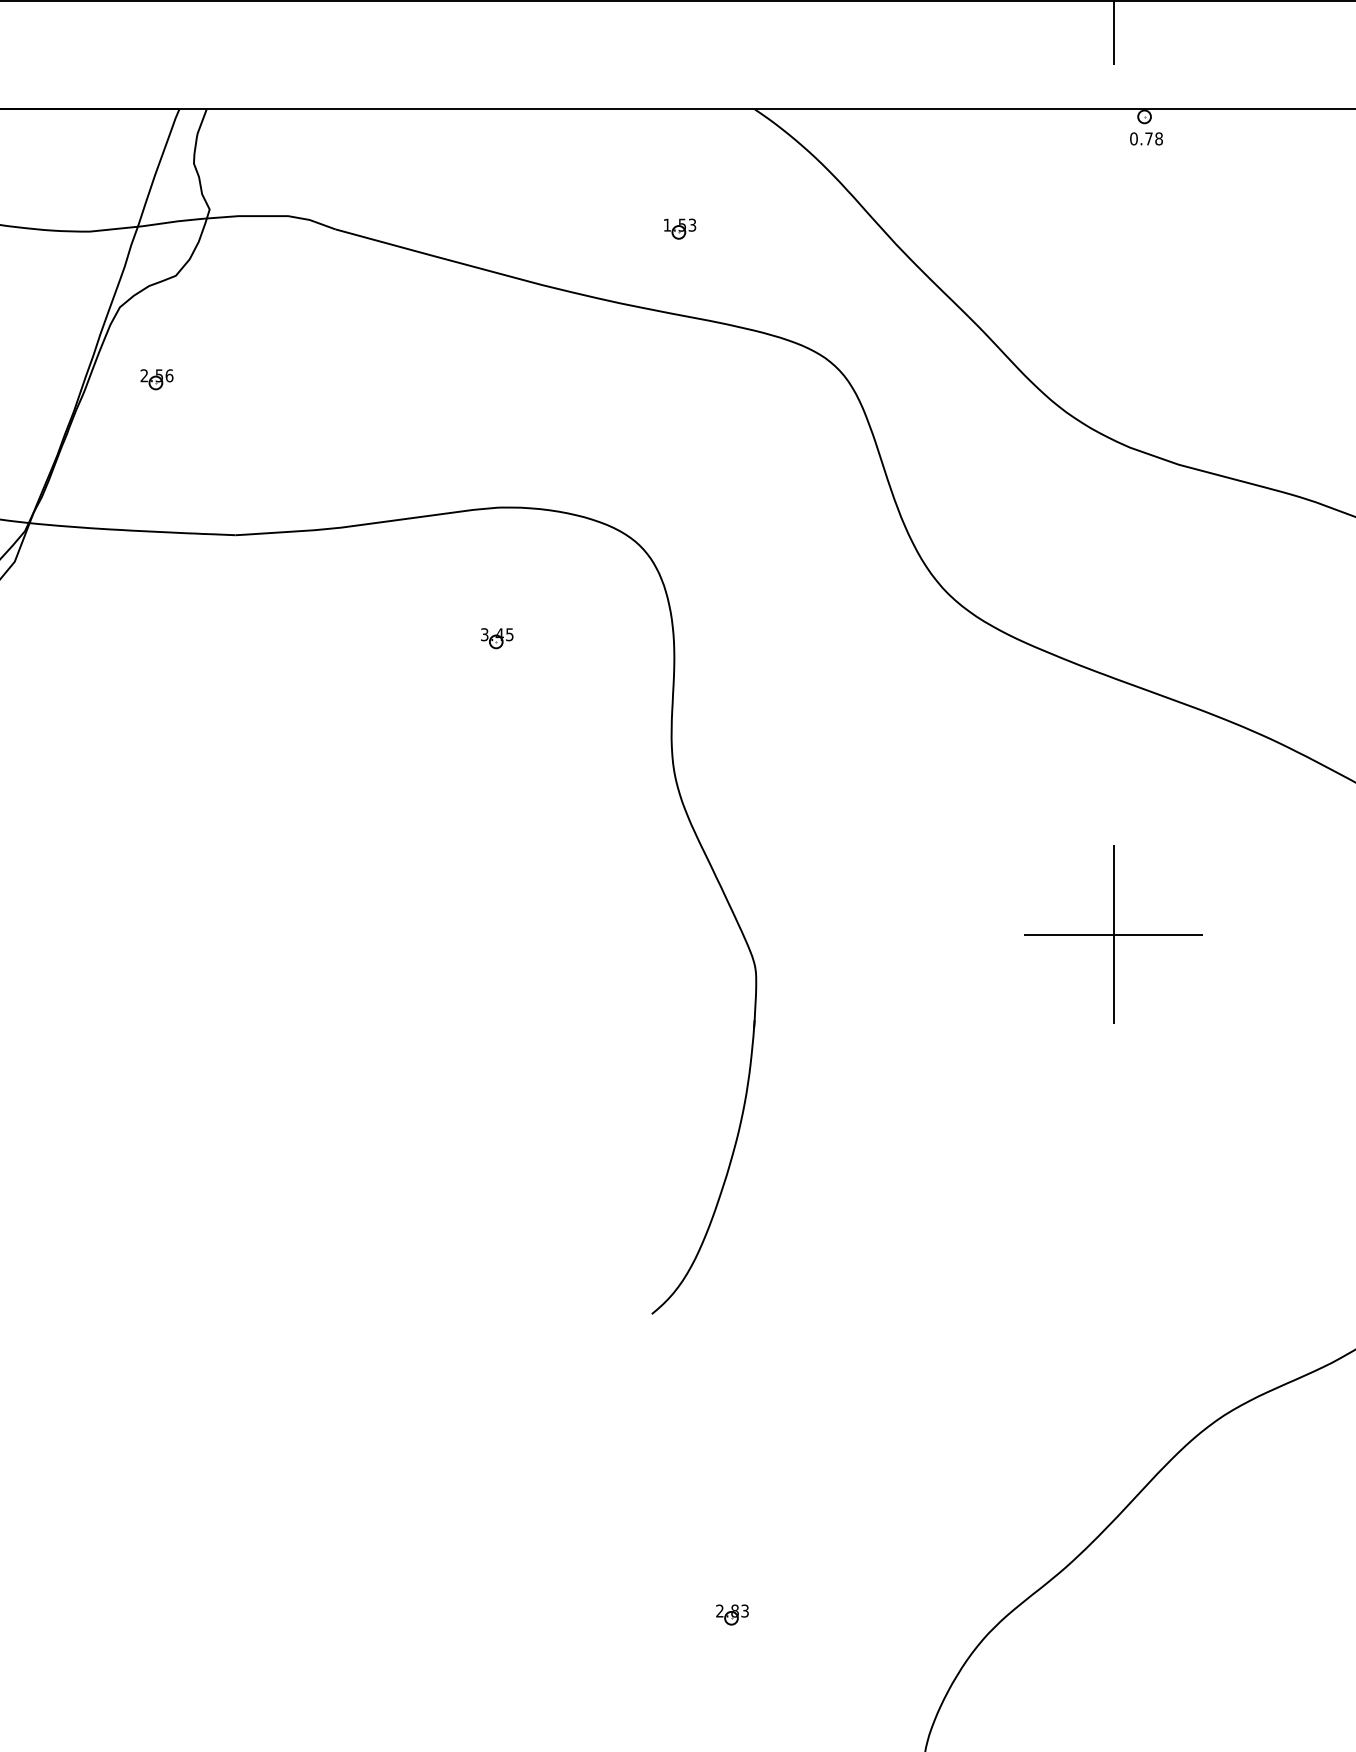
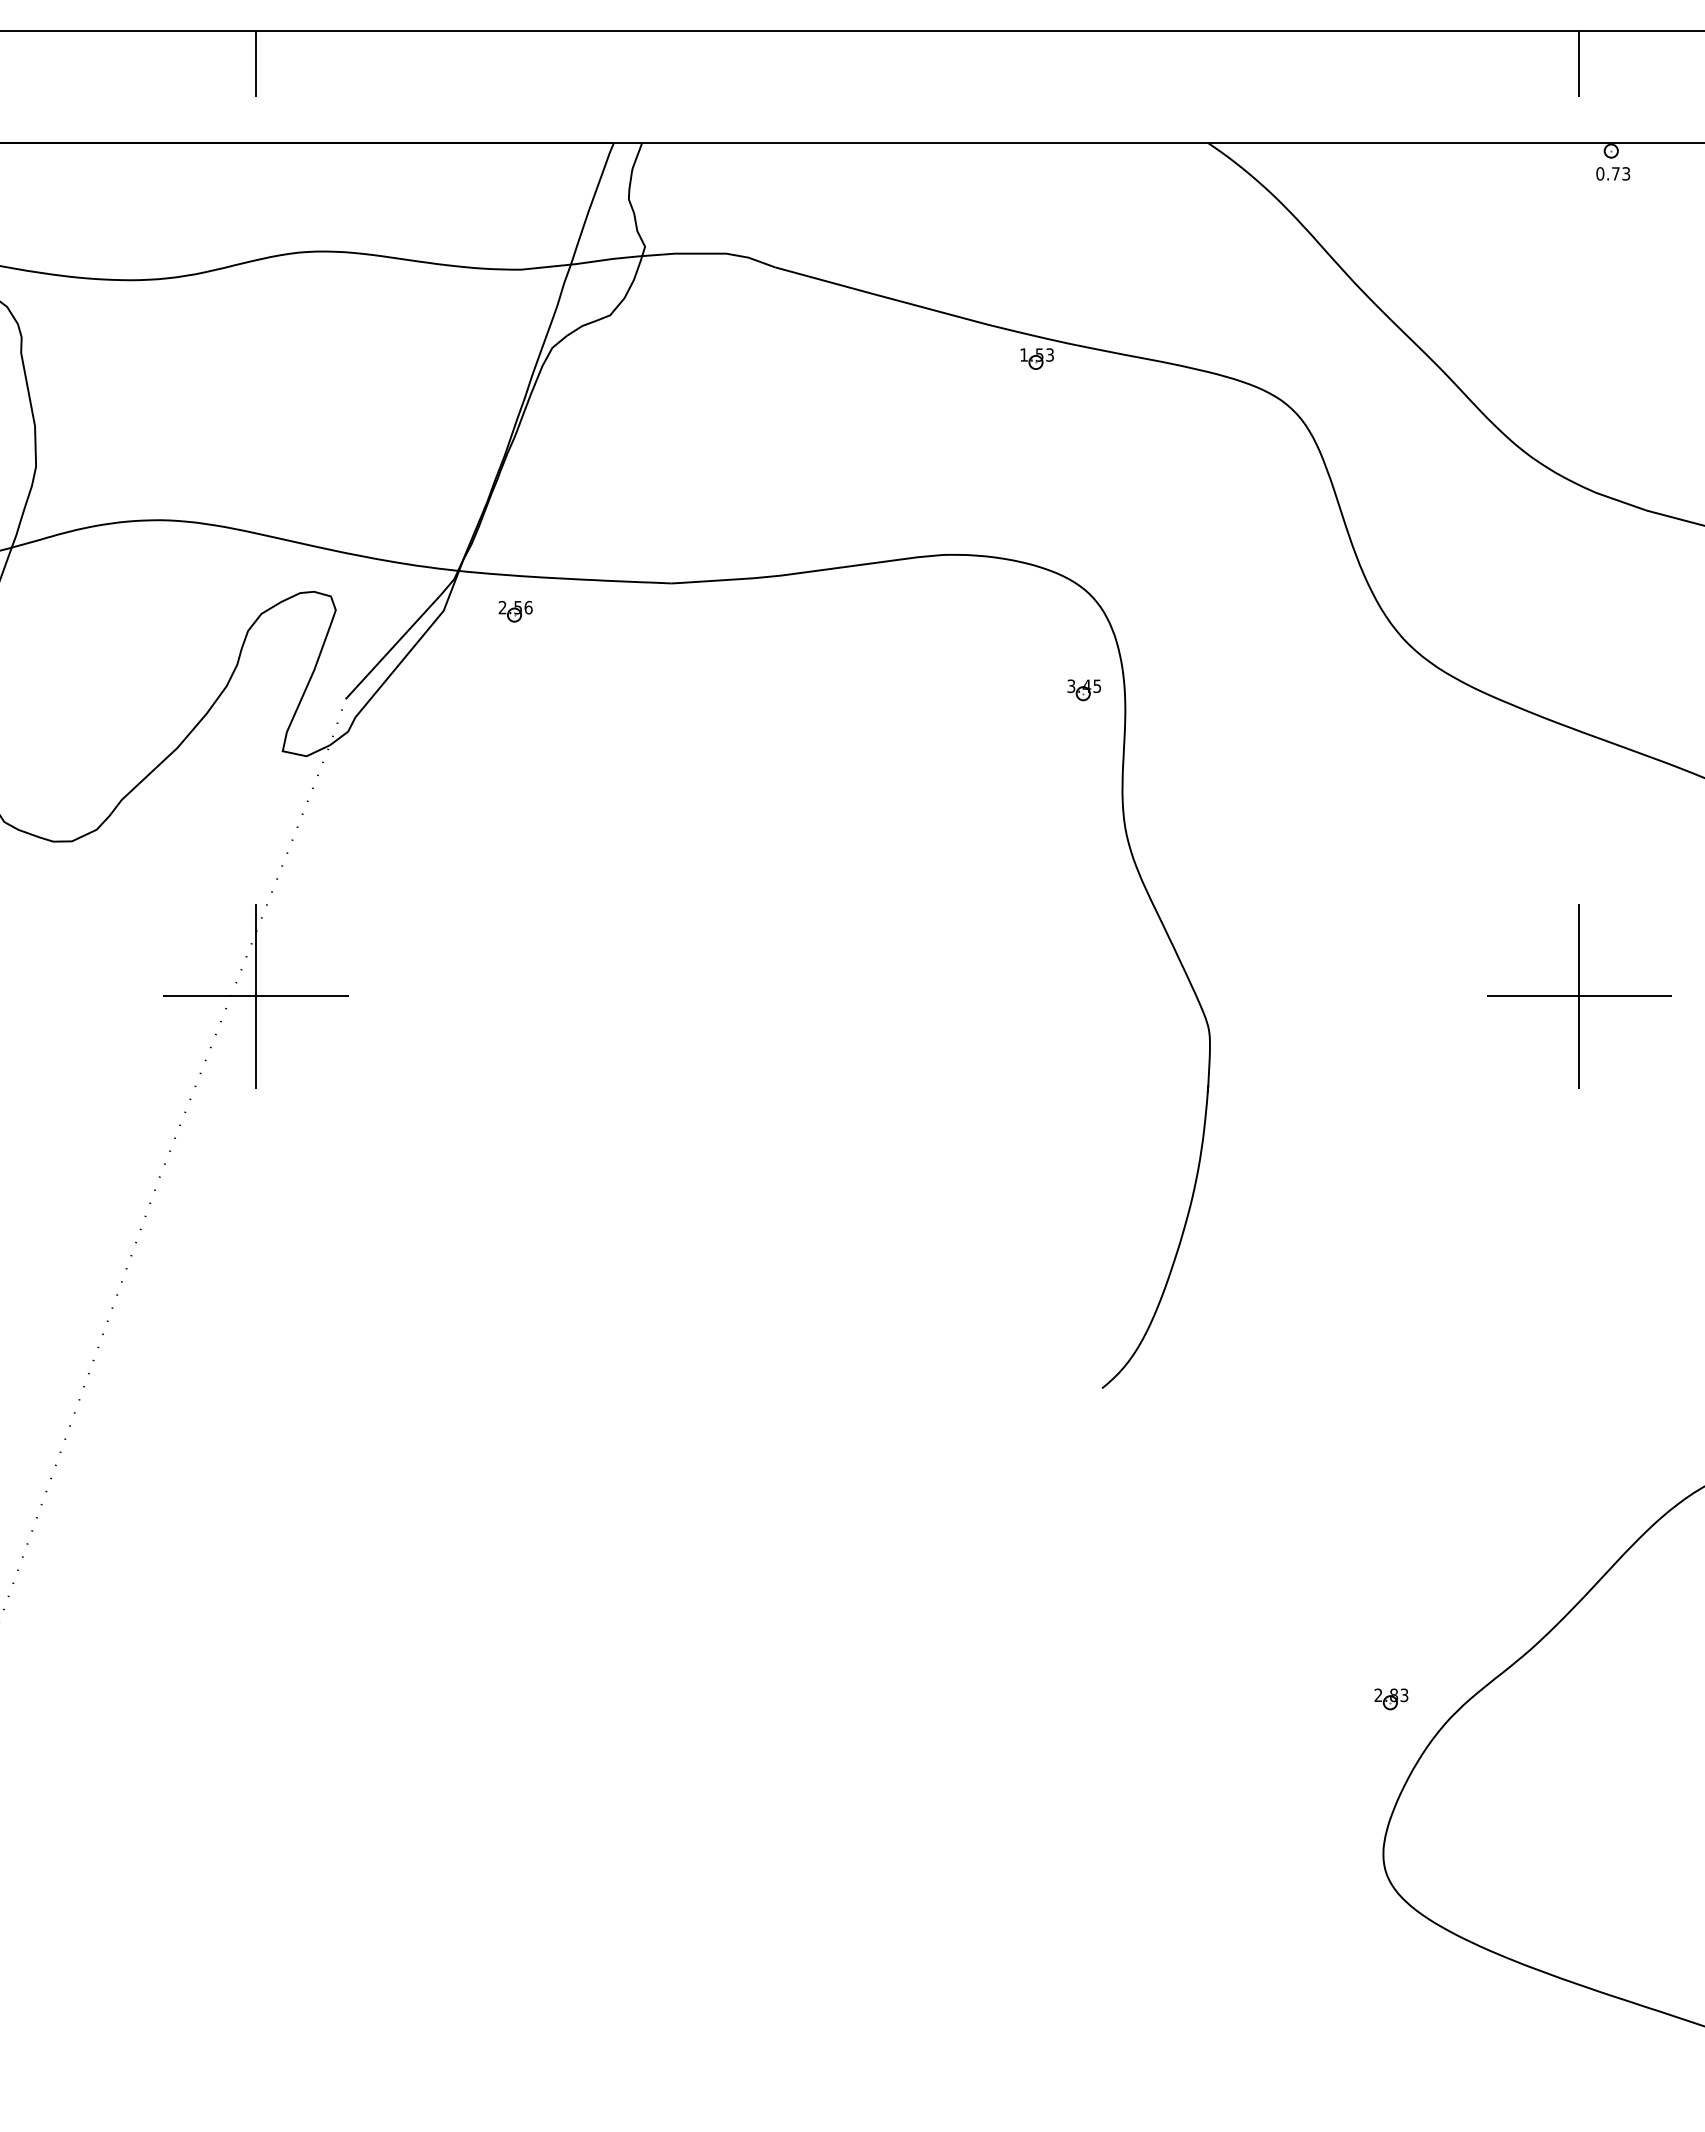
text: (1159, 138) -> (1626, 173), 0.78 -> 0.73
part: (679, 228) -> (1036, 358), moved
part: (156, 379) -> (515, 611), moved
part: (497, 638) -> (1084, 690), moved
part: (732, 1615) -> (1391, 1699), moved

